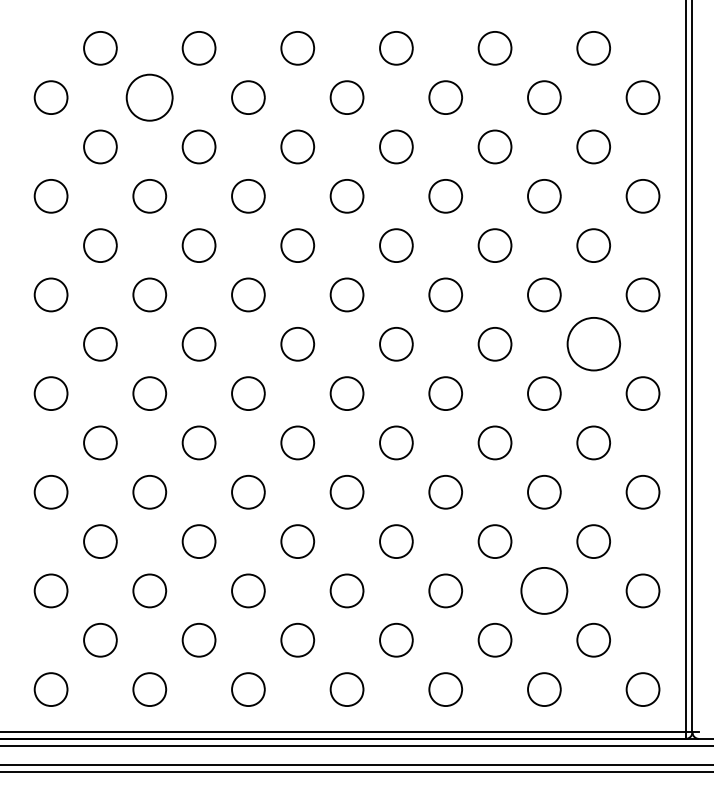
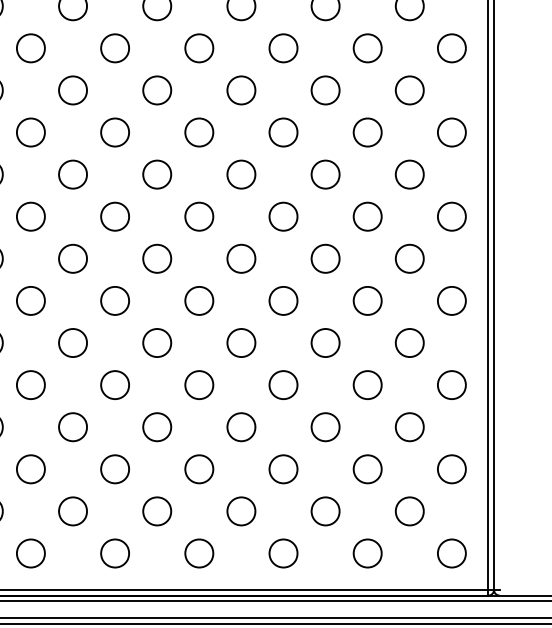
part: (149, 97) -> (30, 48), size x0.71
part: (593, 344) -> (409, 259), size x0.62
part: (544, 590) -> (367, 468), size x0.71

